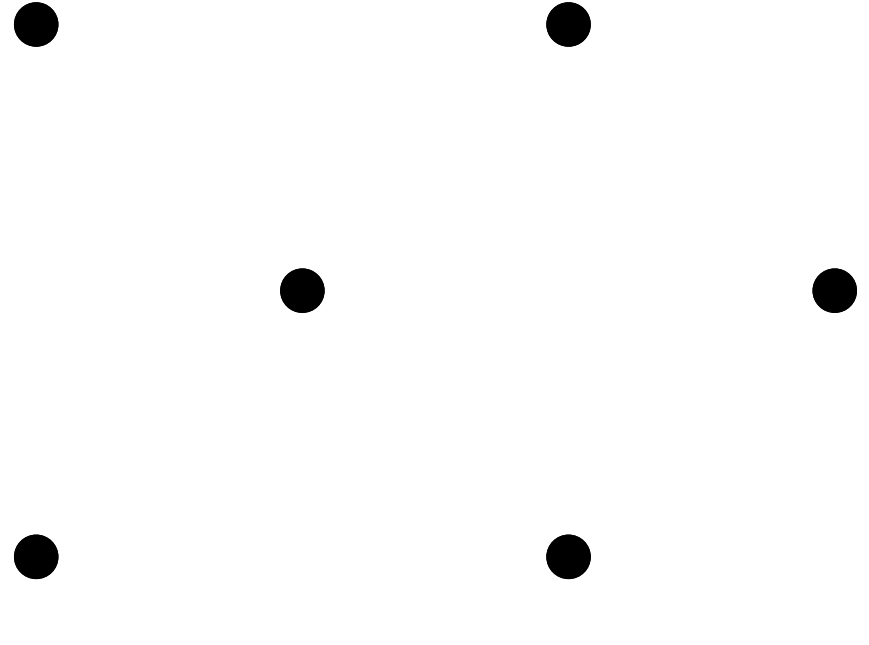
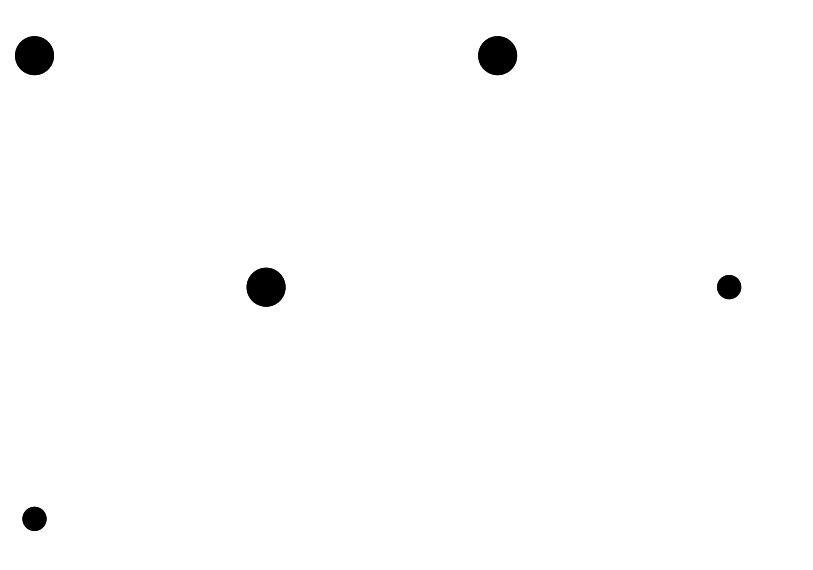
part: (833, 289) -> (728, 286), size x0.6
part: (36, 556) -> (34, 518), size x0.6
part: (568, 556) -> (497, 518), removed

